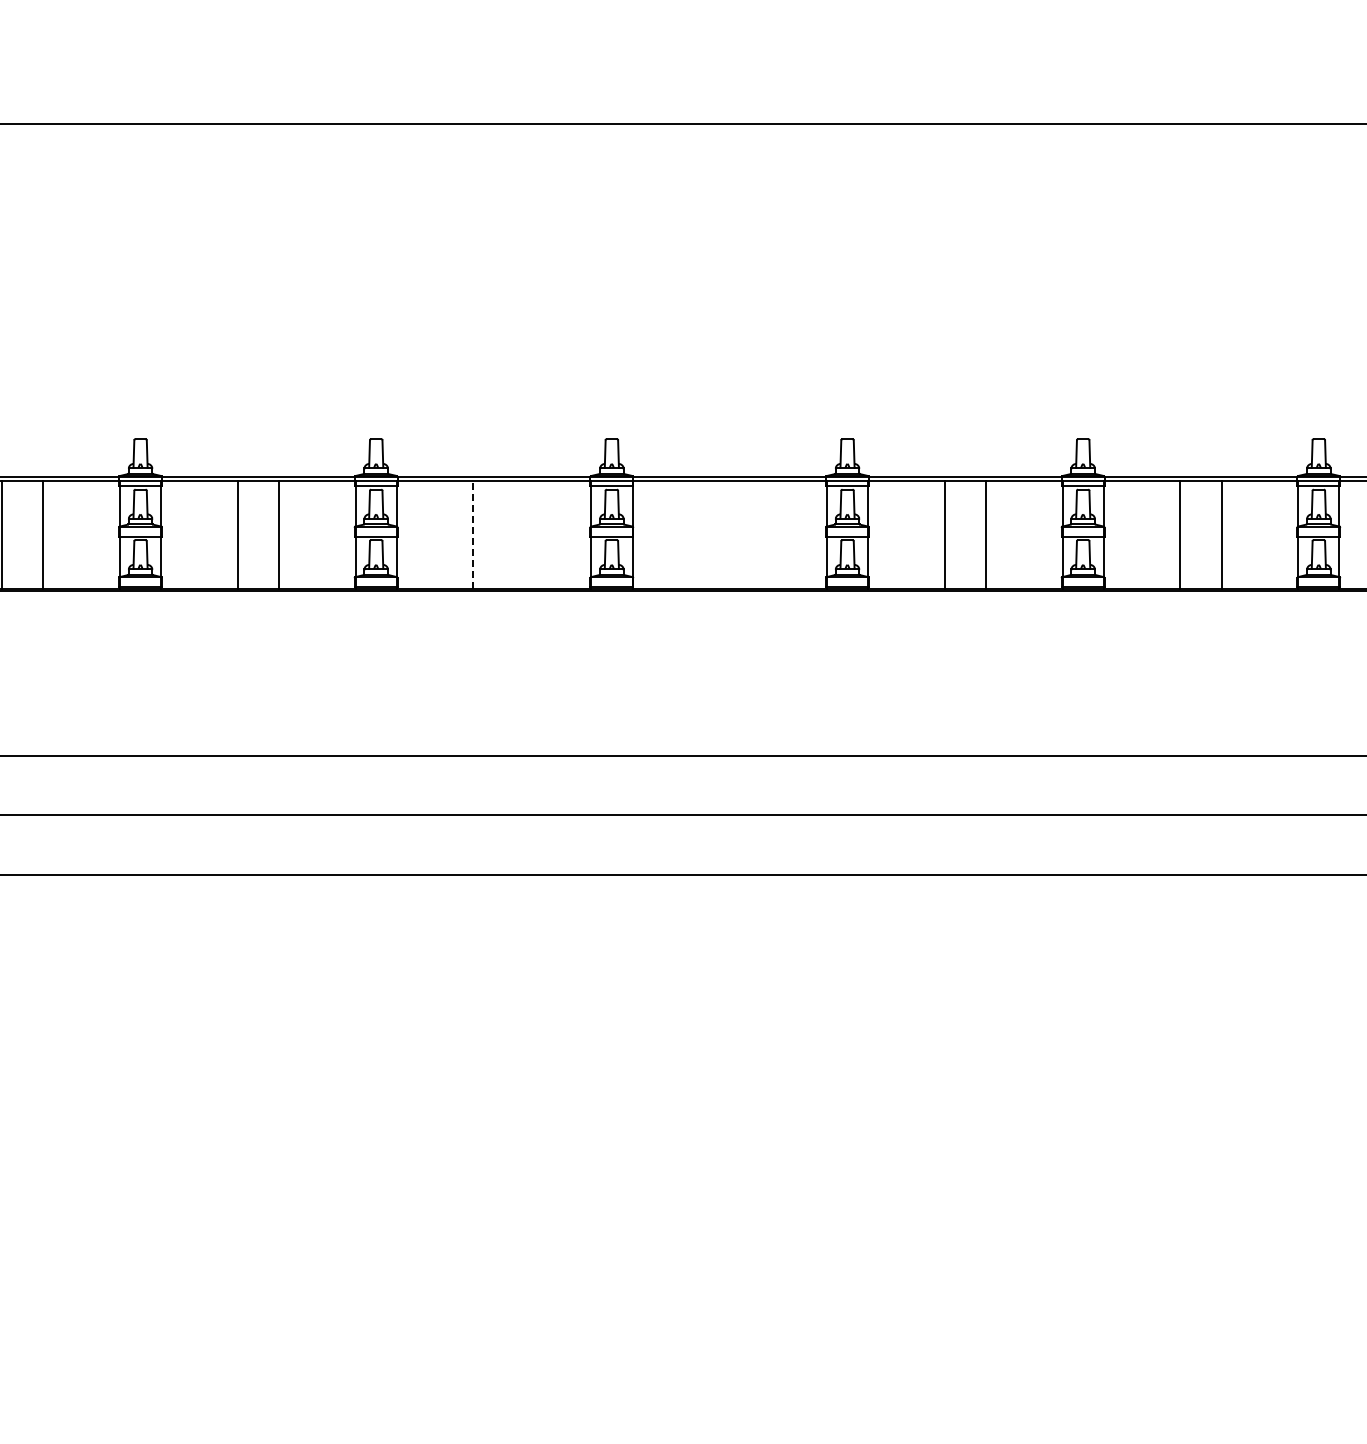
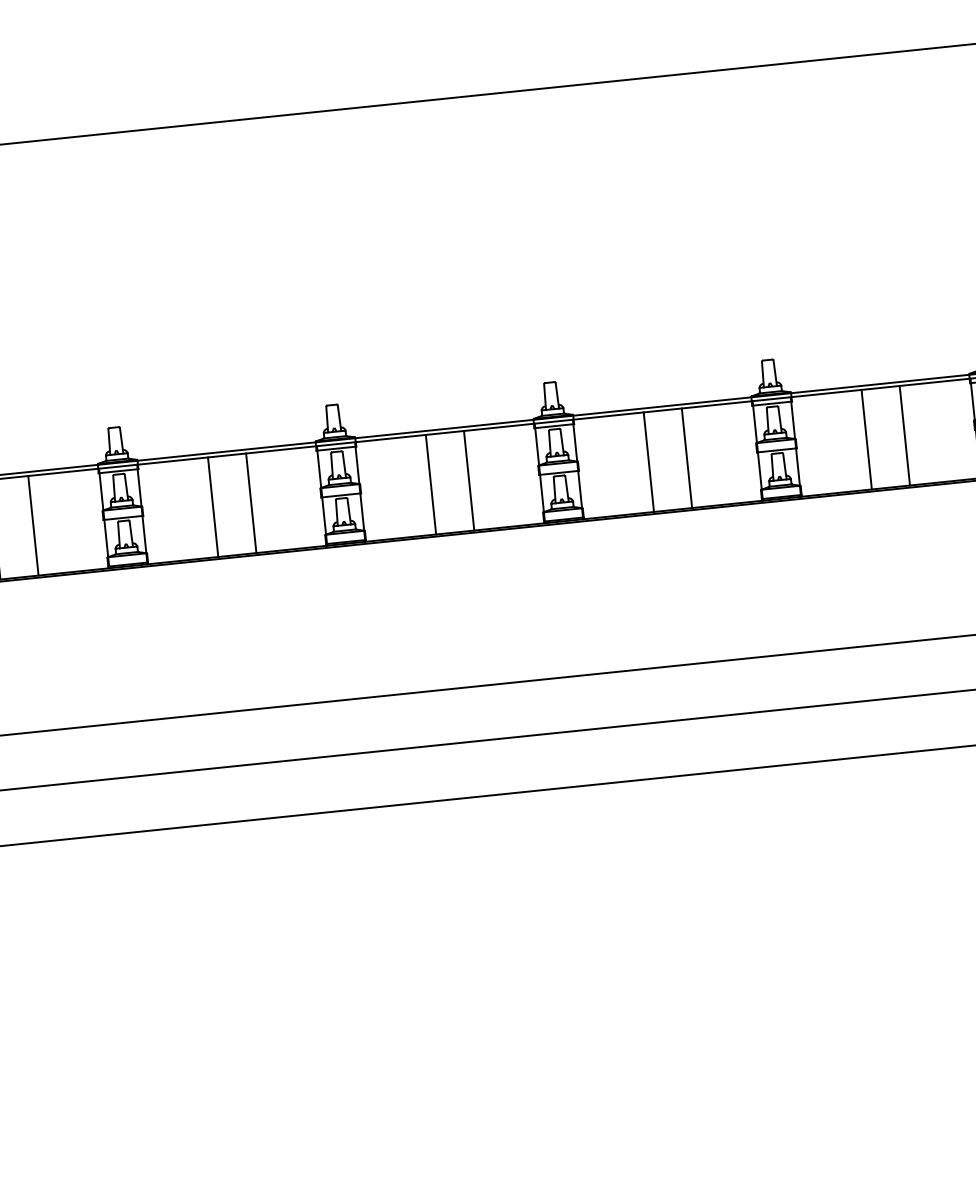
line: (473, 535) -> (431, 484), dashed -> solid
line: (514, 535) -> (468, 480), added
line: (709, 535) -> (649, 462), added
line: (750, 535) -> (687, 458), added

